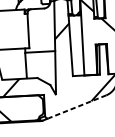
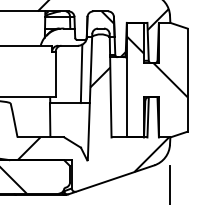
line: (47, 29) -> (81, 73), added
line: (76, 106) -> (114, 178), dashed -> solid

